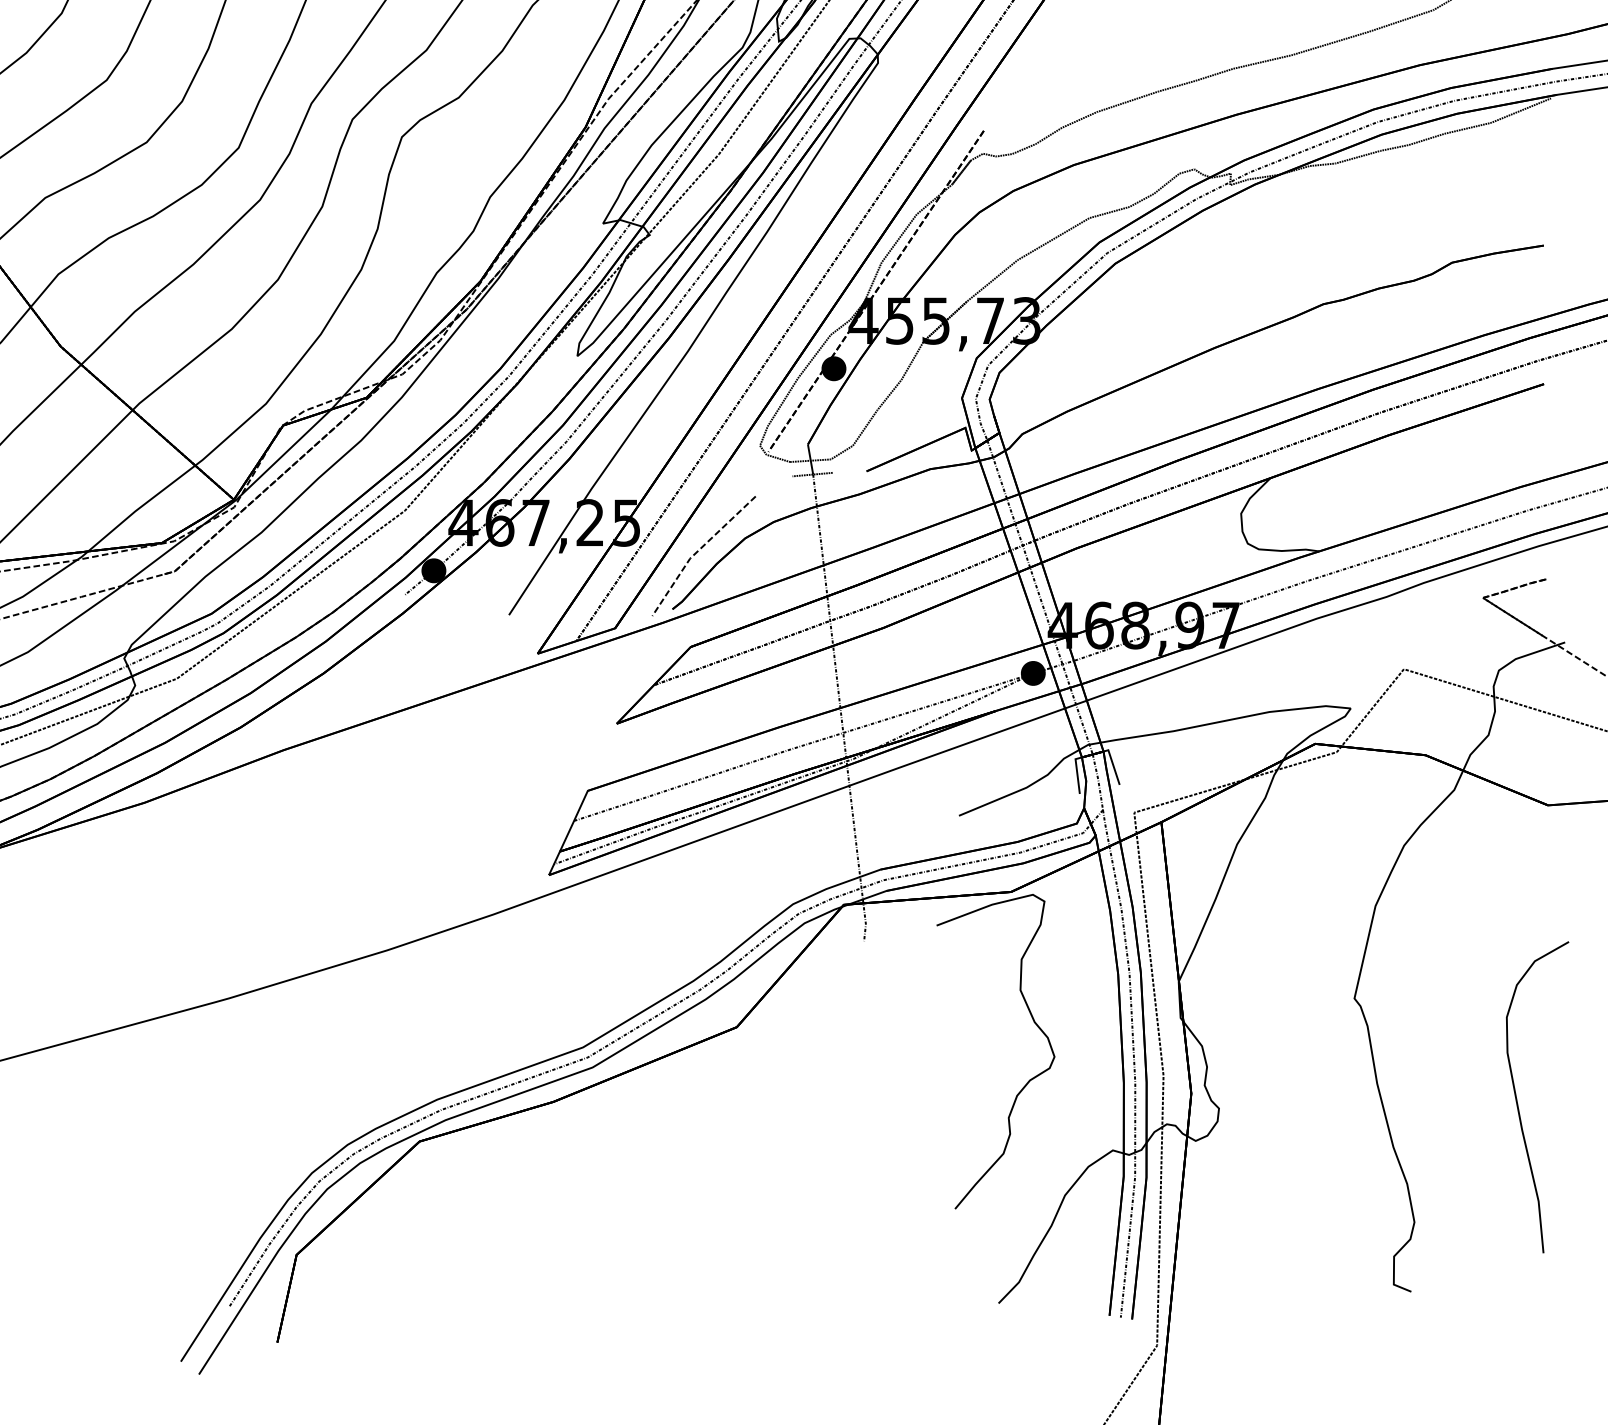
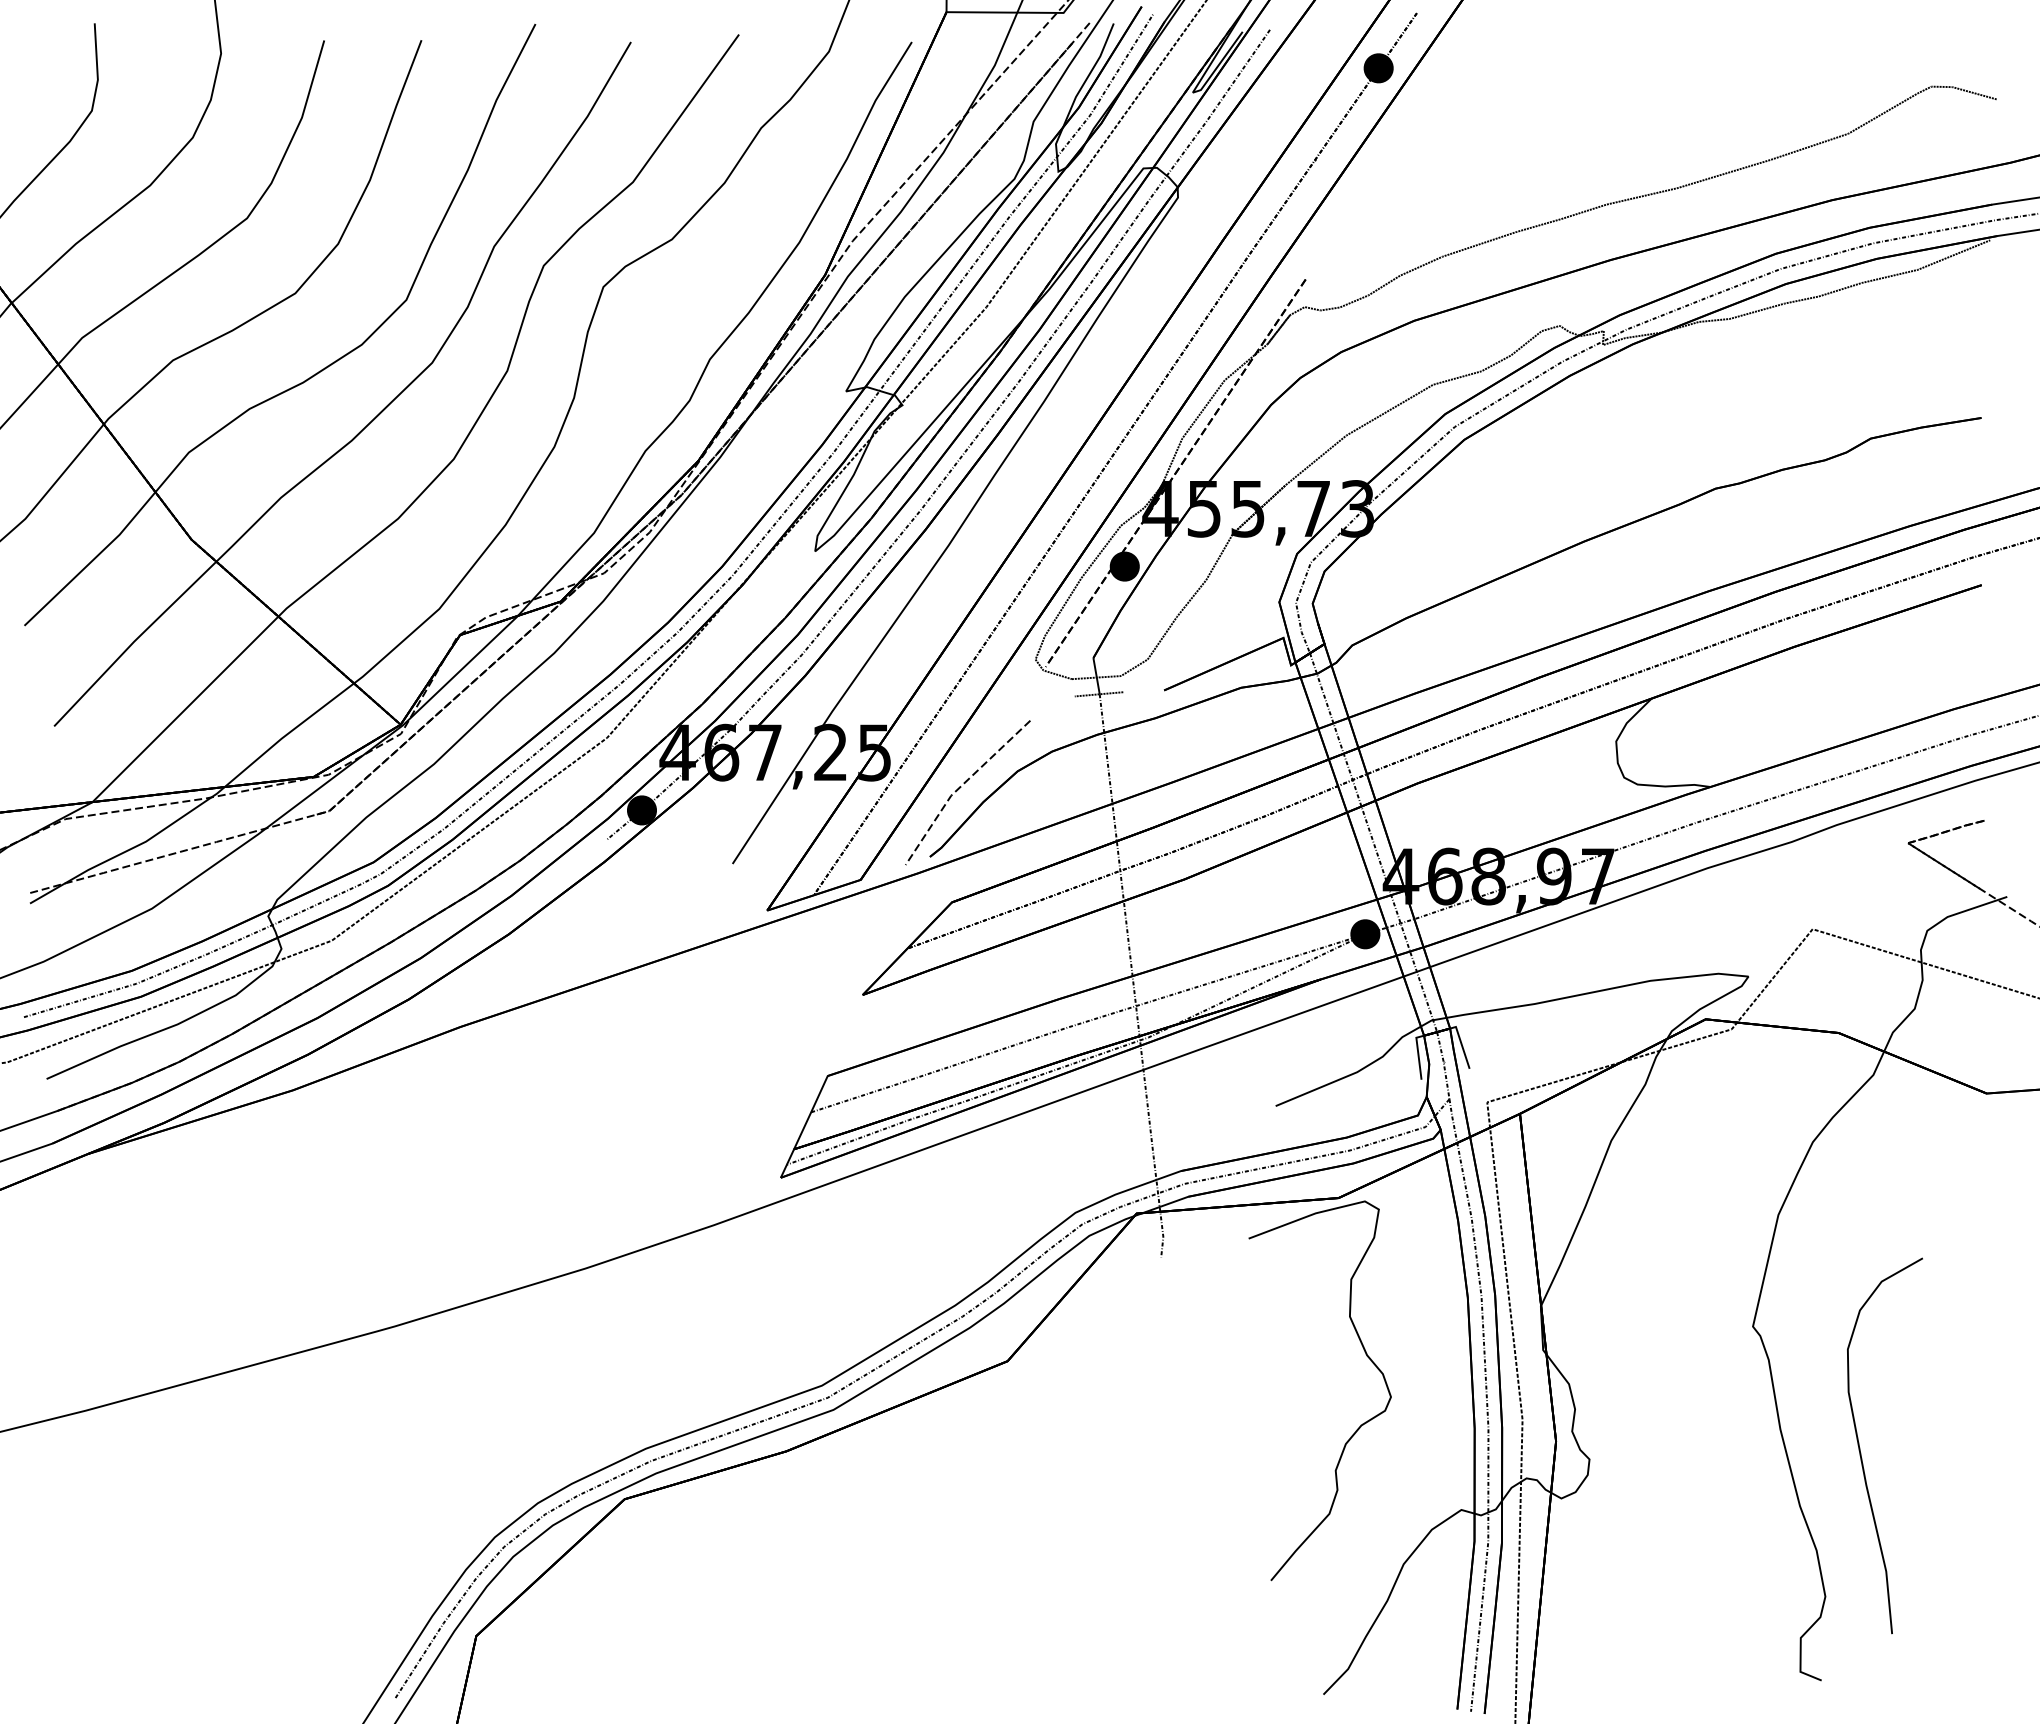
part: (1517, 1098) -> (1860, 1447), moved

